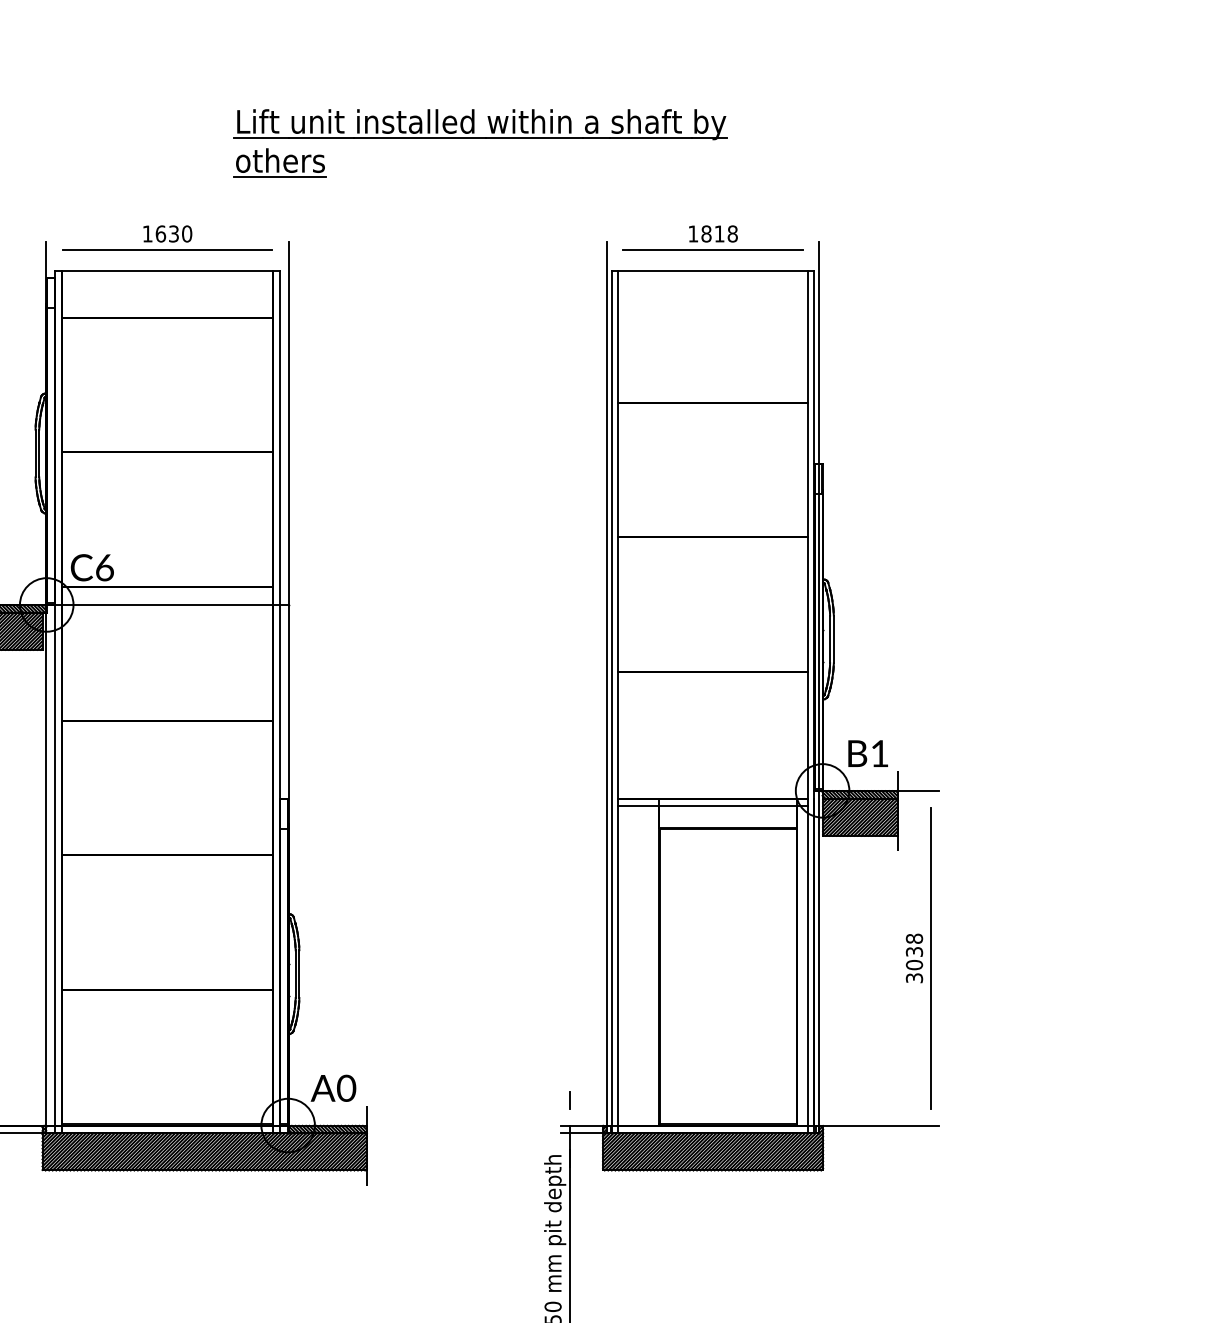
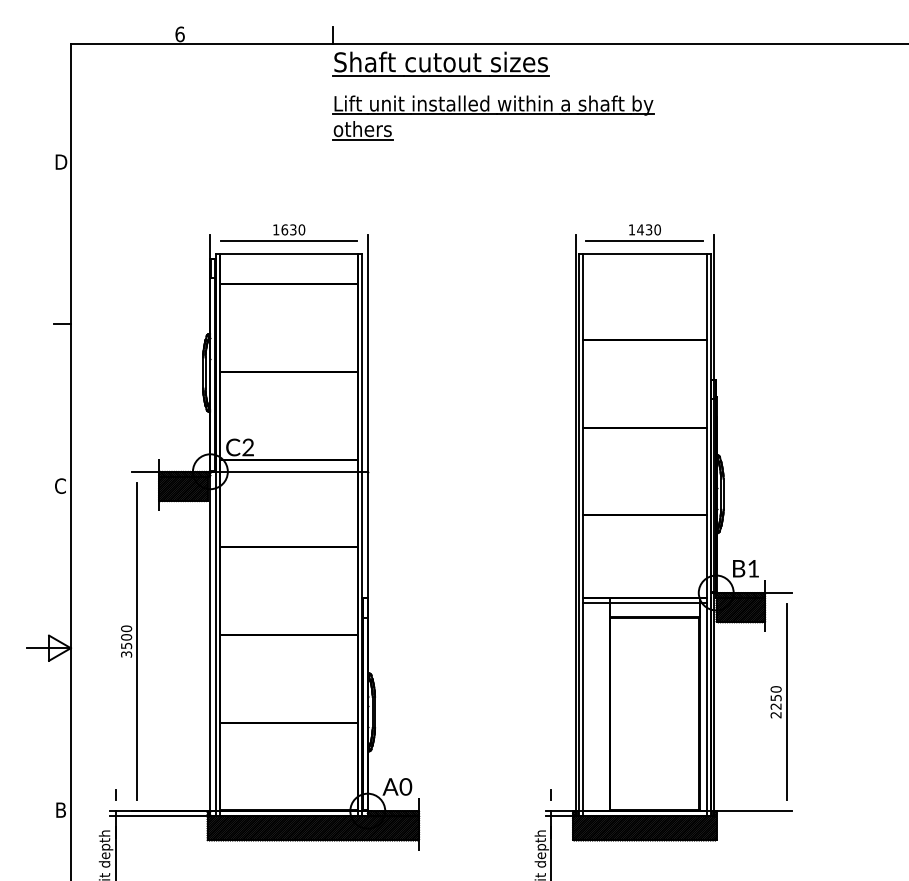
part: (480, 142) -> (493, 117), moved
text: (718, 233) -> (648, 229), 1818 -> 1430
text: (105, 567) -> (248, 447), C6 -> C2
text: (913, 958) -> (775, 702), 3038 -> 2250

